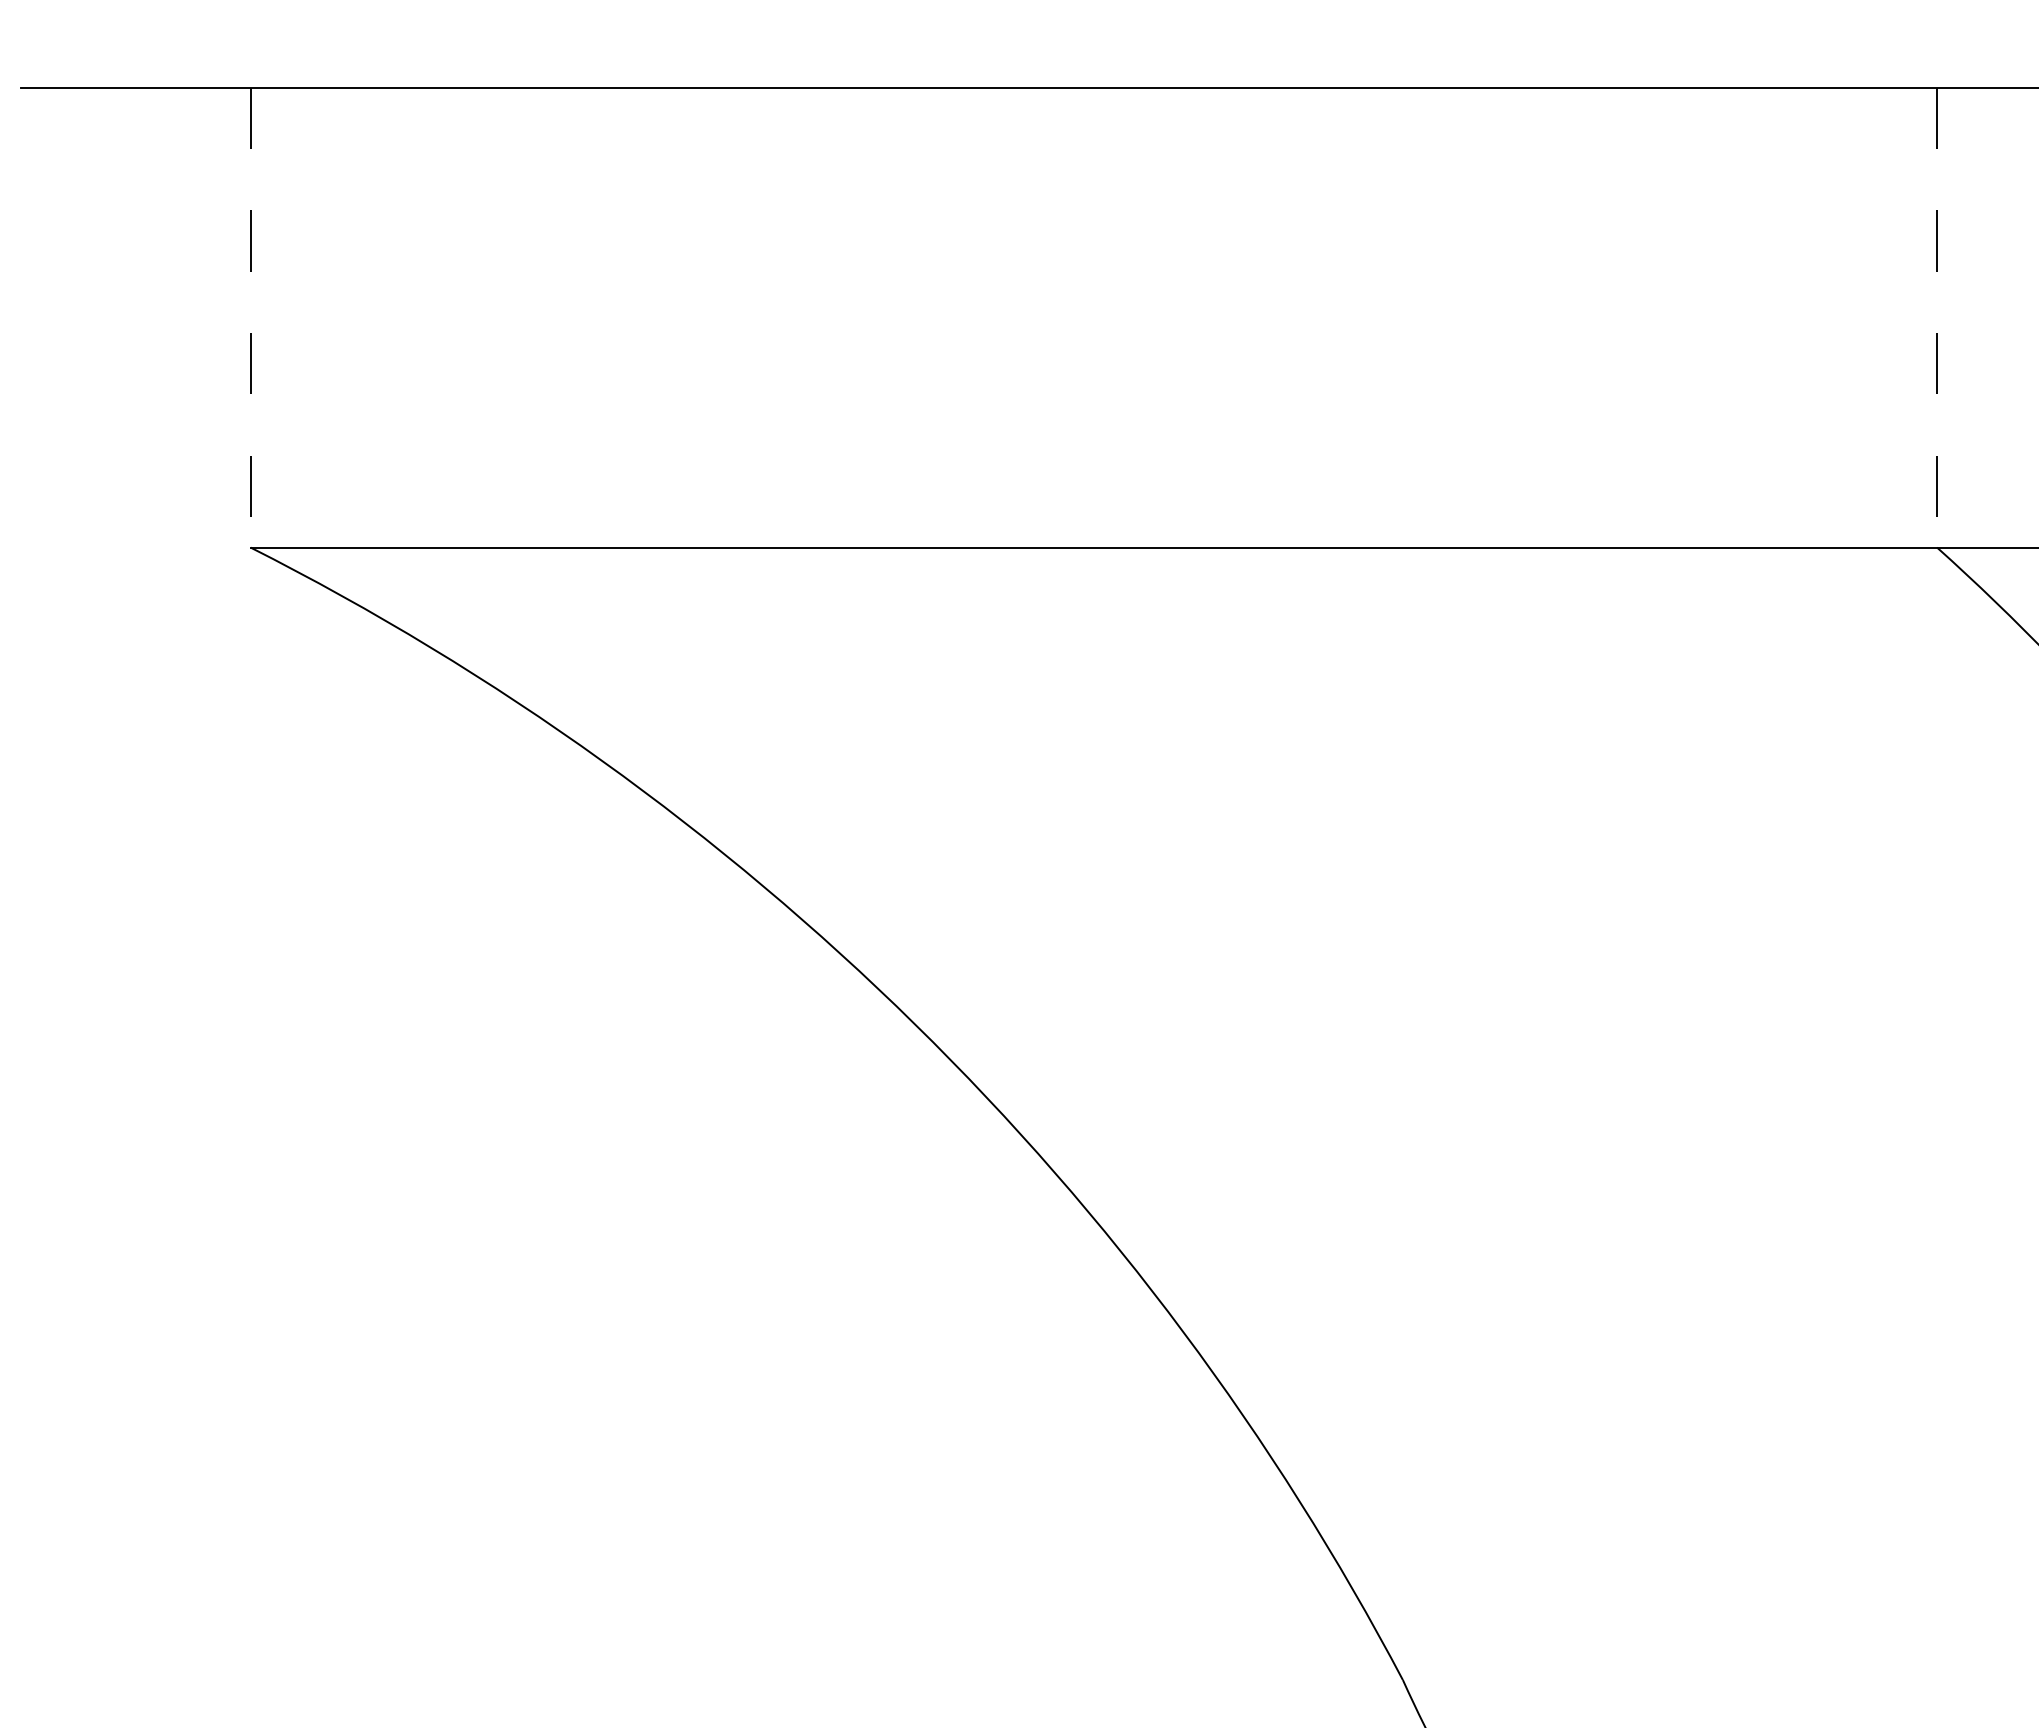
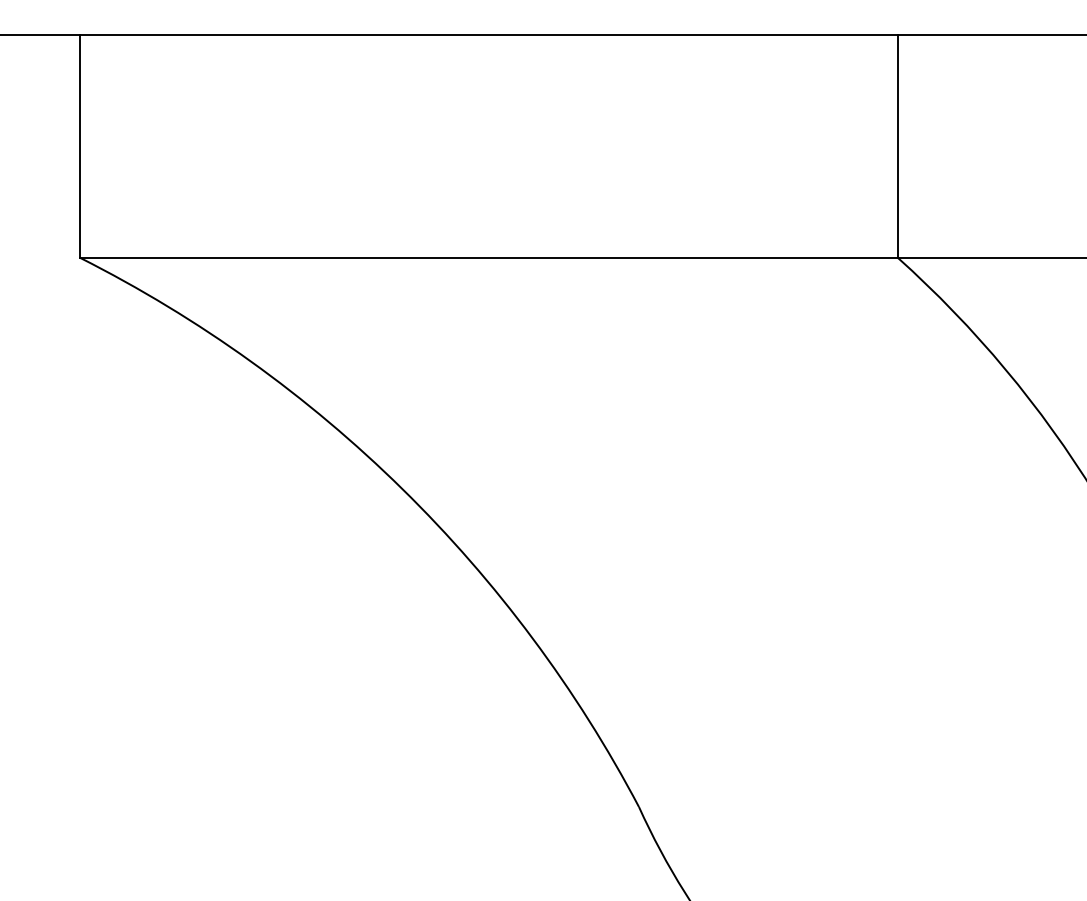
line: (250, 317) -> (80, 146), dashed -> solid
line: (1936, 317) -> (897, 146), dashed -> solid

